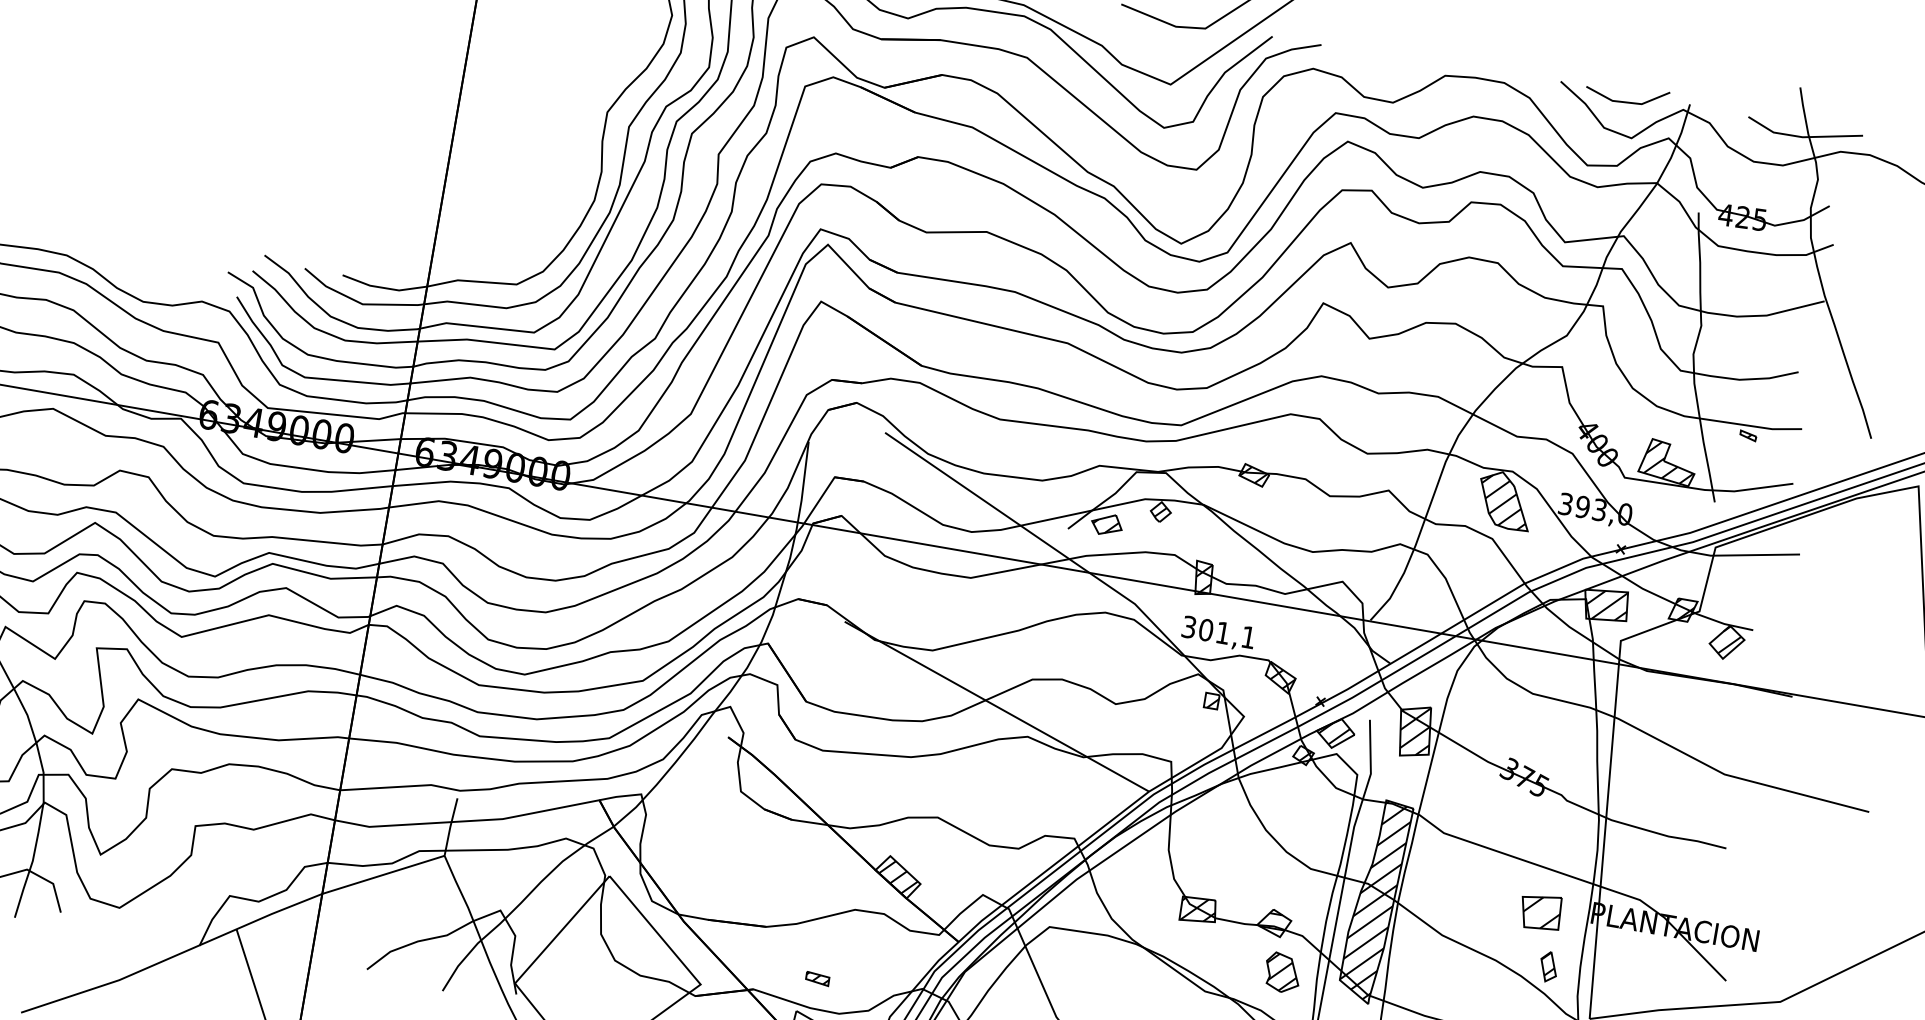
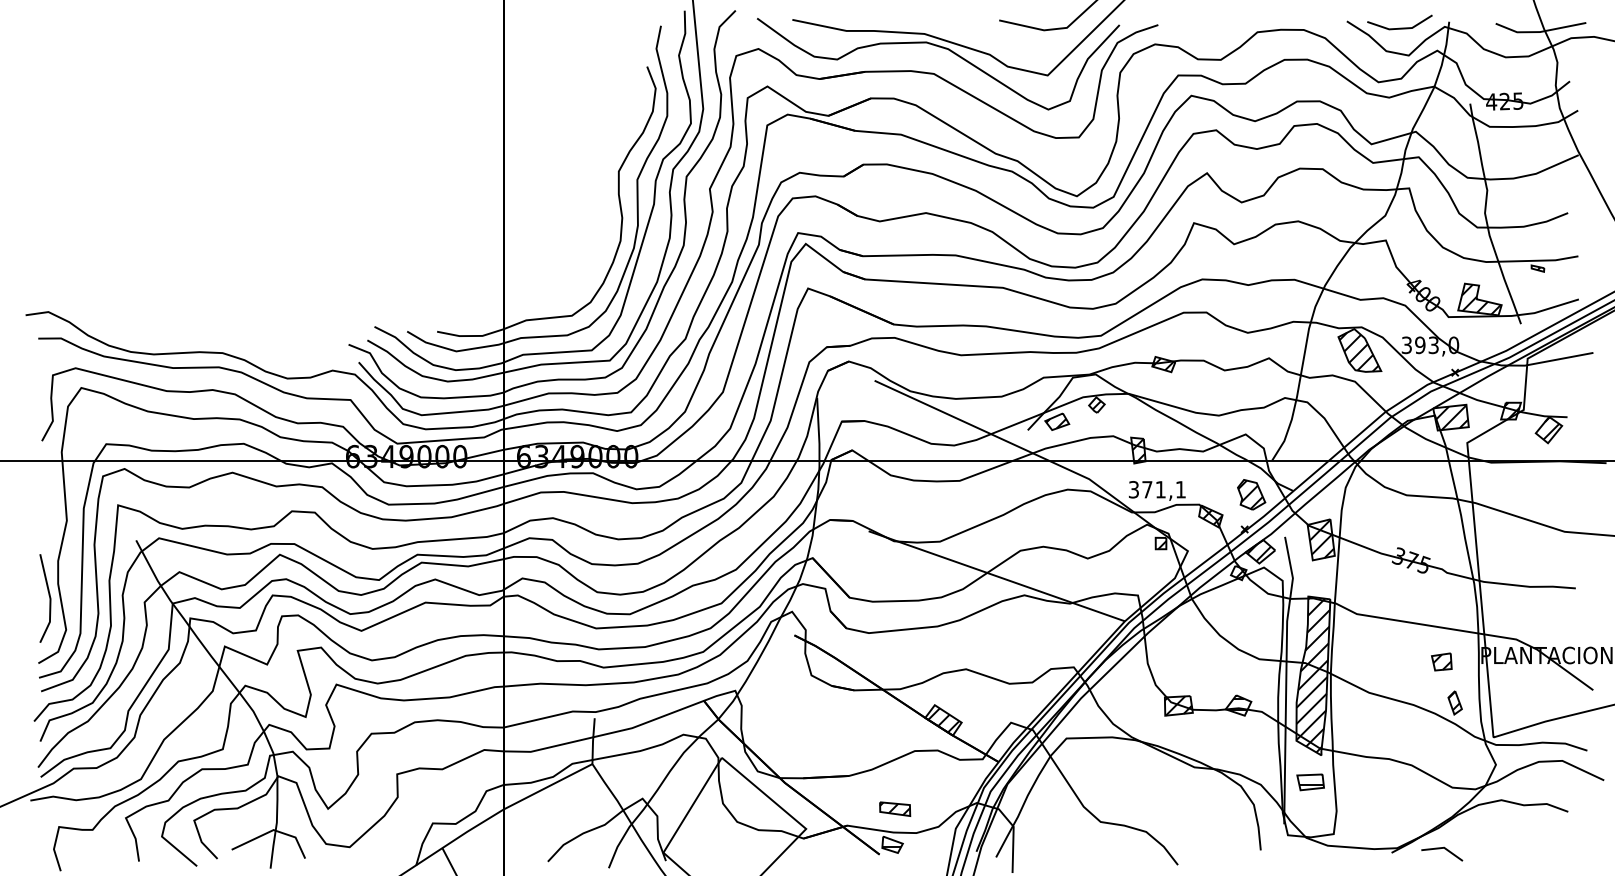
text: (1206, 629) -> (1147, 489), 301,1 -> 371,1
part: (1540, 911) -> (1441, 661), size x0.62
part: (1282, 972) -> (1251, 494), moved
part: (818, 978) -> (895, 808), size x1.67

